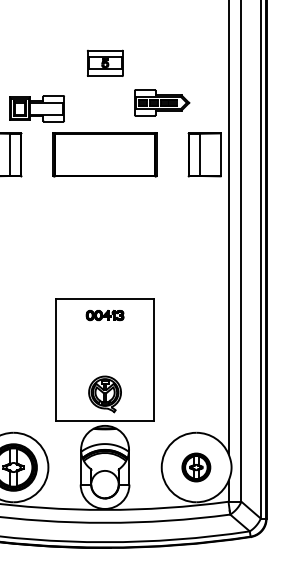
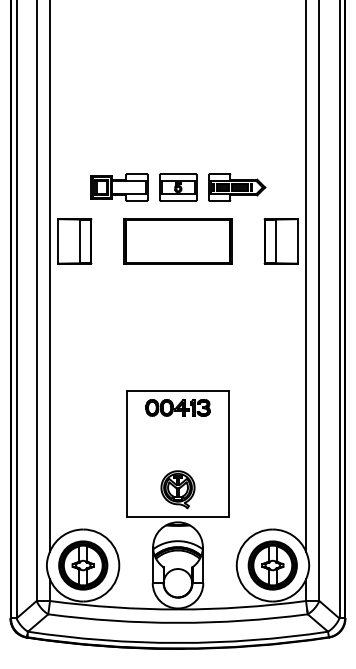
part: (105, 63) -> (178, 187), moved
part: (37, 108) -> (119, 187), moved
part: (104, 315) -> (177, 407), size x1.67
part: (196, 467) -> (272, 565), size x1.67

